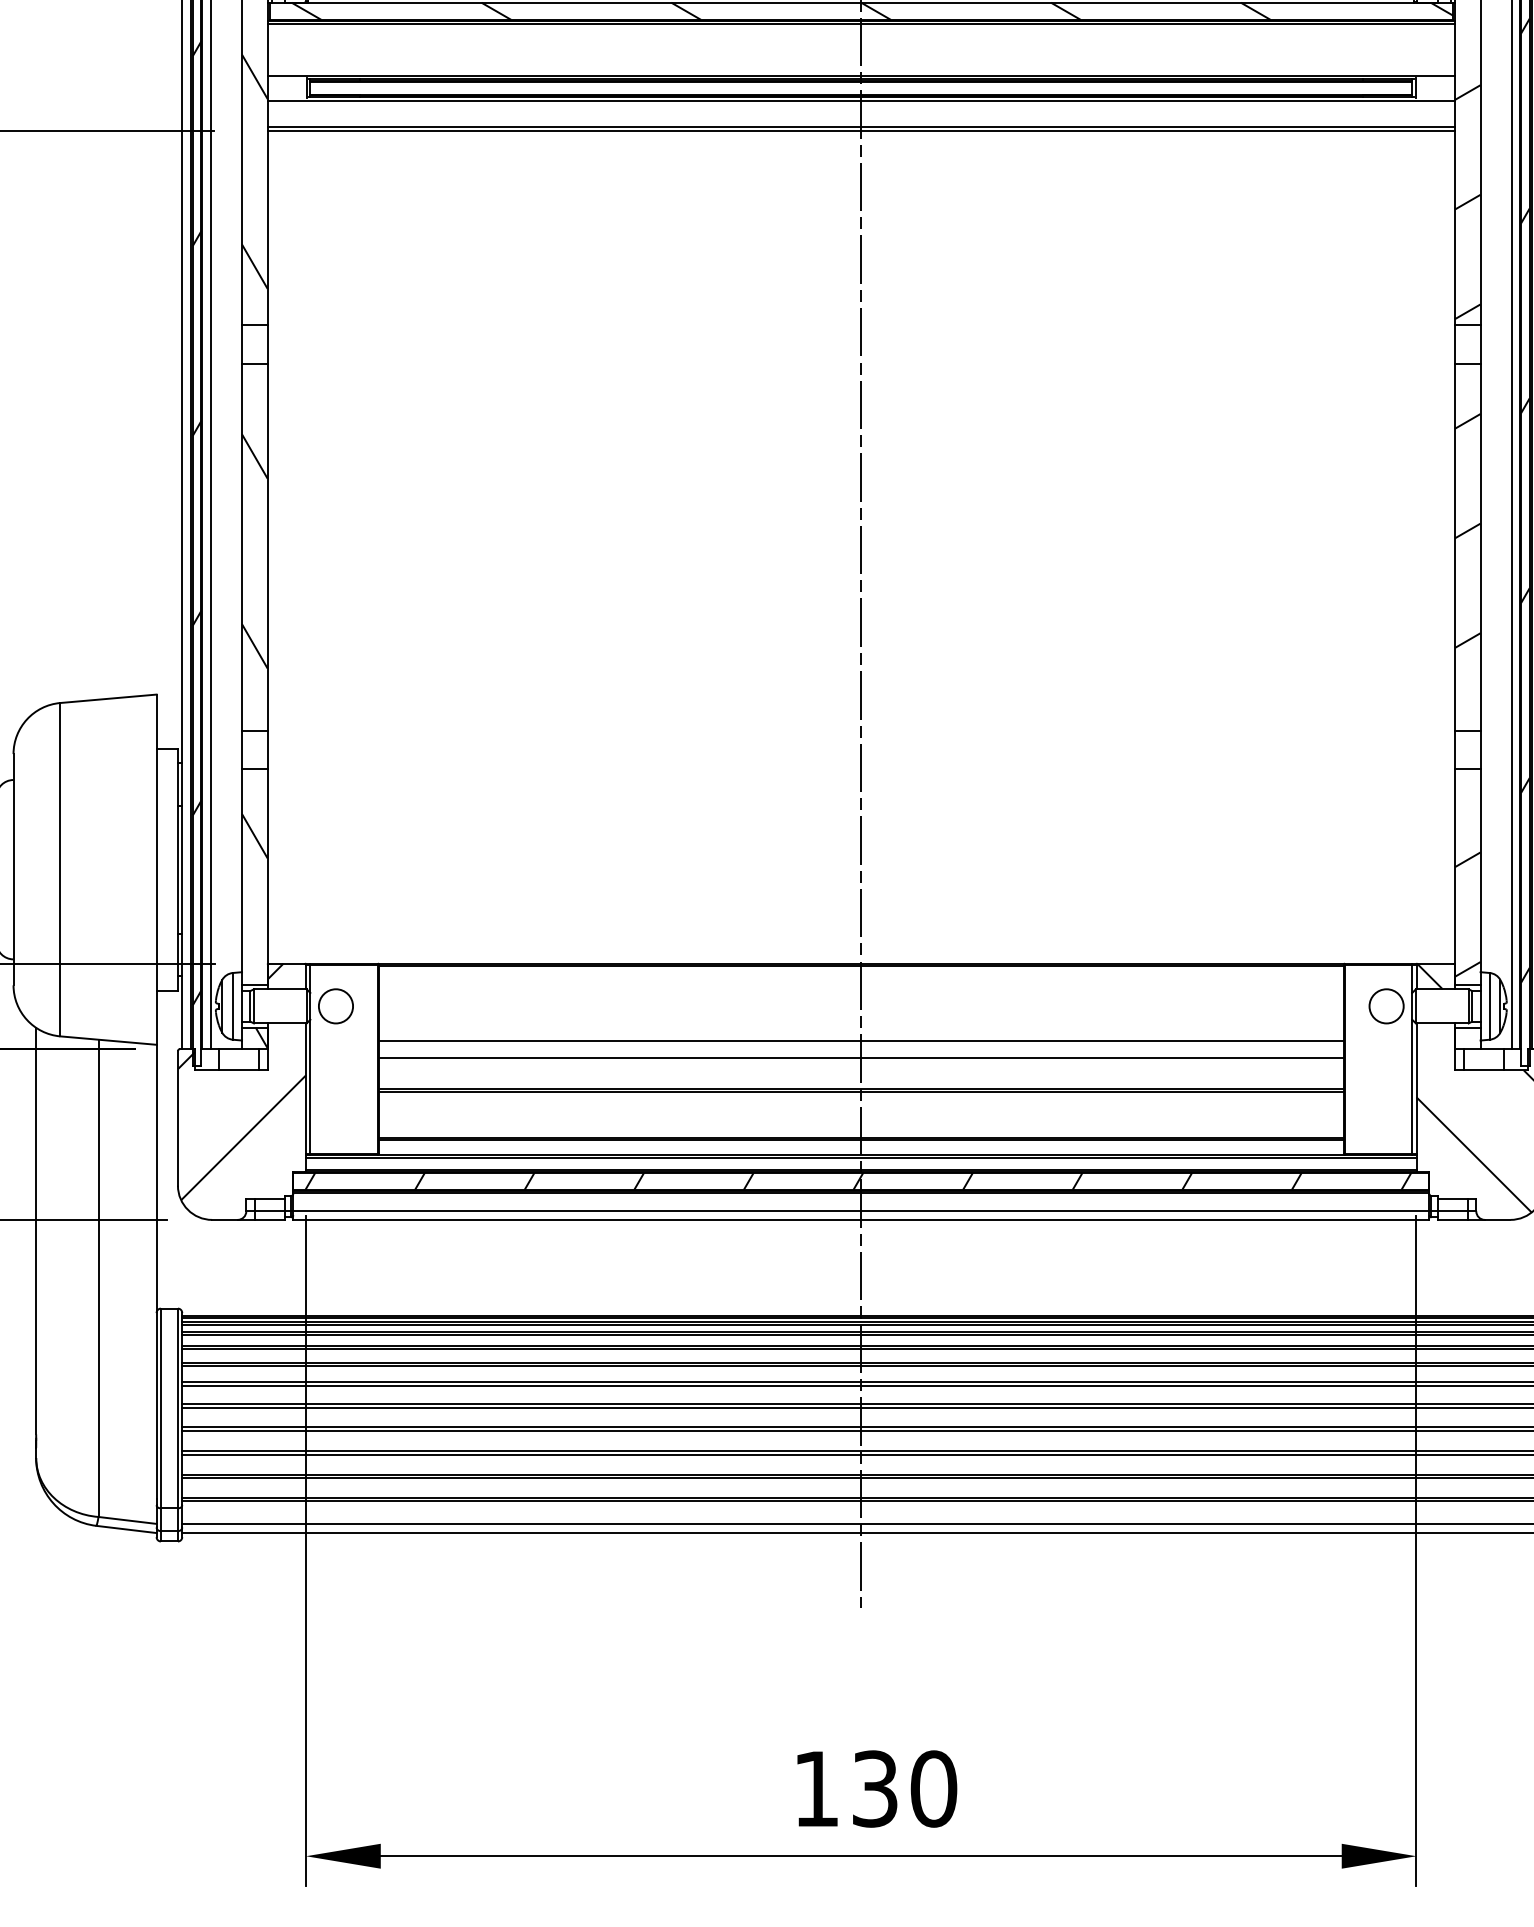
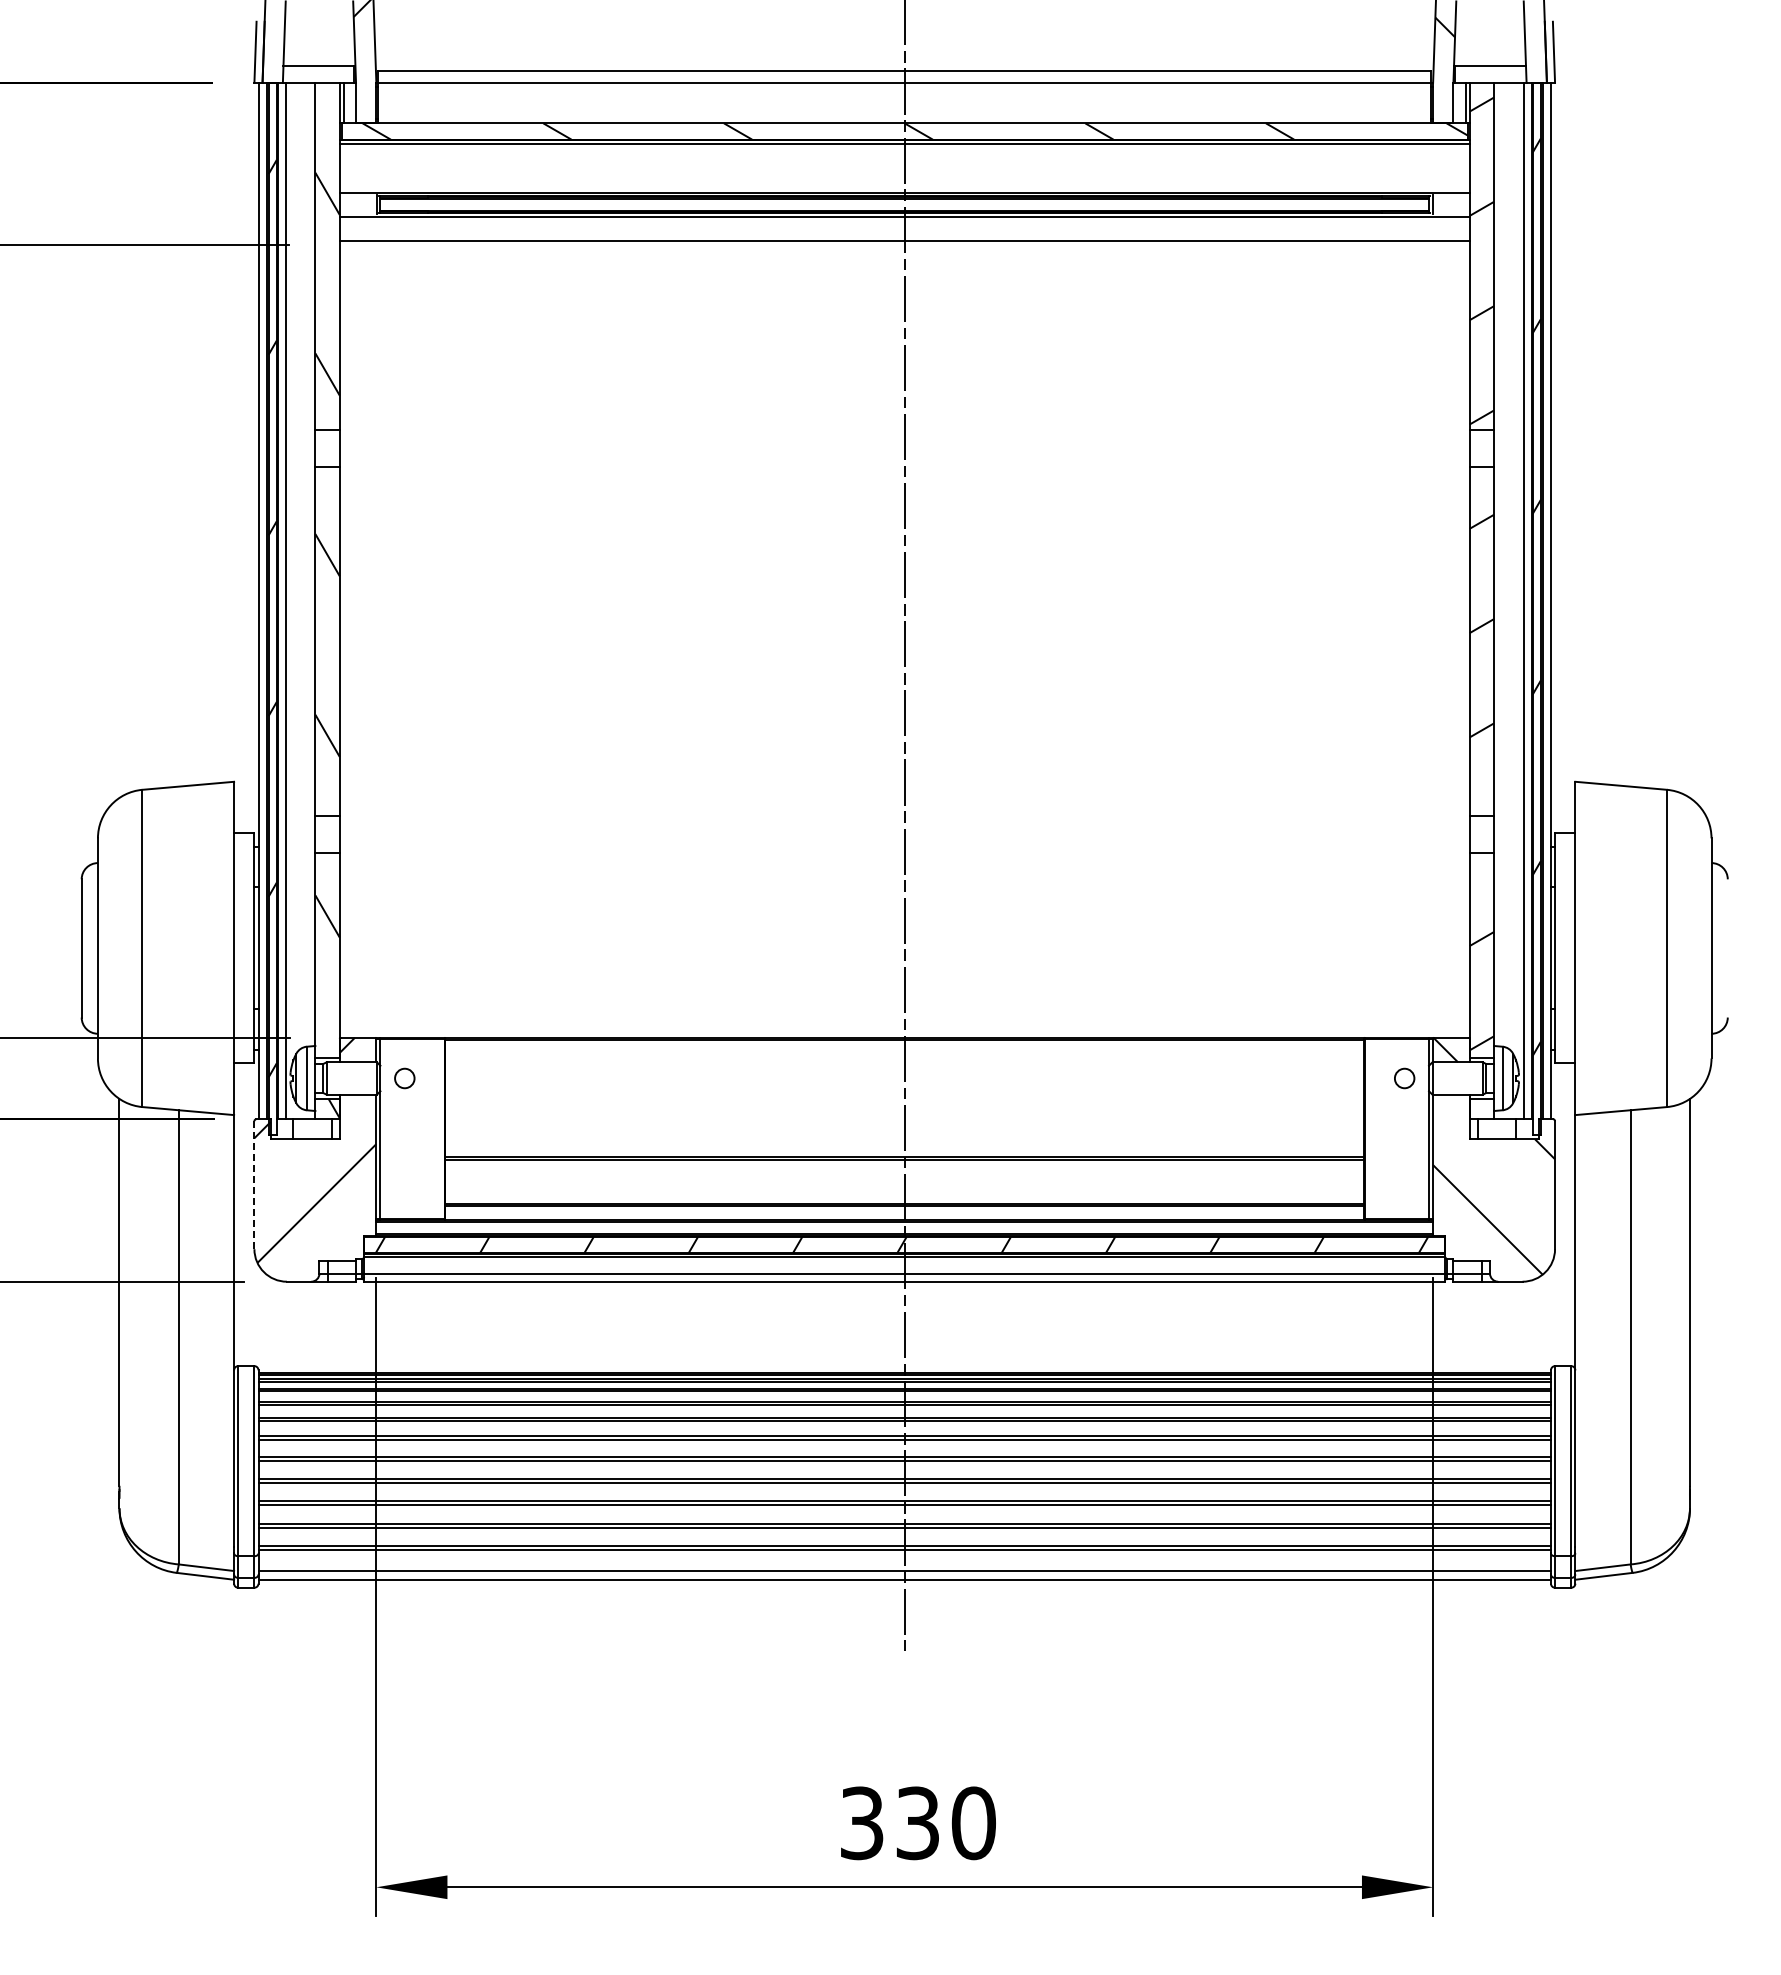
line: (861, 131) -> (904, 245), removed
circle: (335, 1006) -> (404, 1078), size x0.6
circle: (1386, 1006) -> (1404, 1078), size x0.6
line: (861, 1041) -> (904, 1111), removed
line: (861, 1057) -> (904, 1127), removed
line: (178, 1118) -> (254, 1185), solid -> dashed
text: (816, 1789) -> (862, 1823), 130 -> 330

